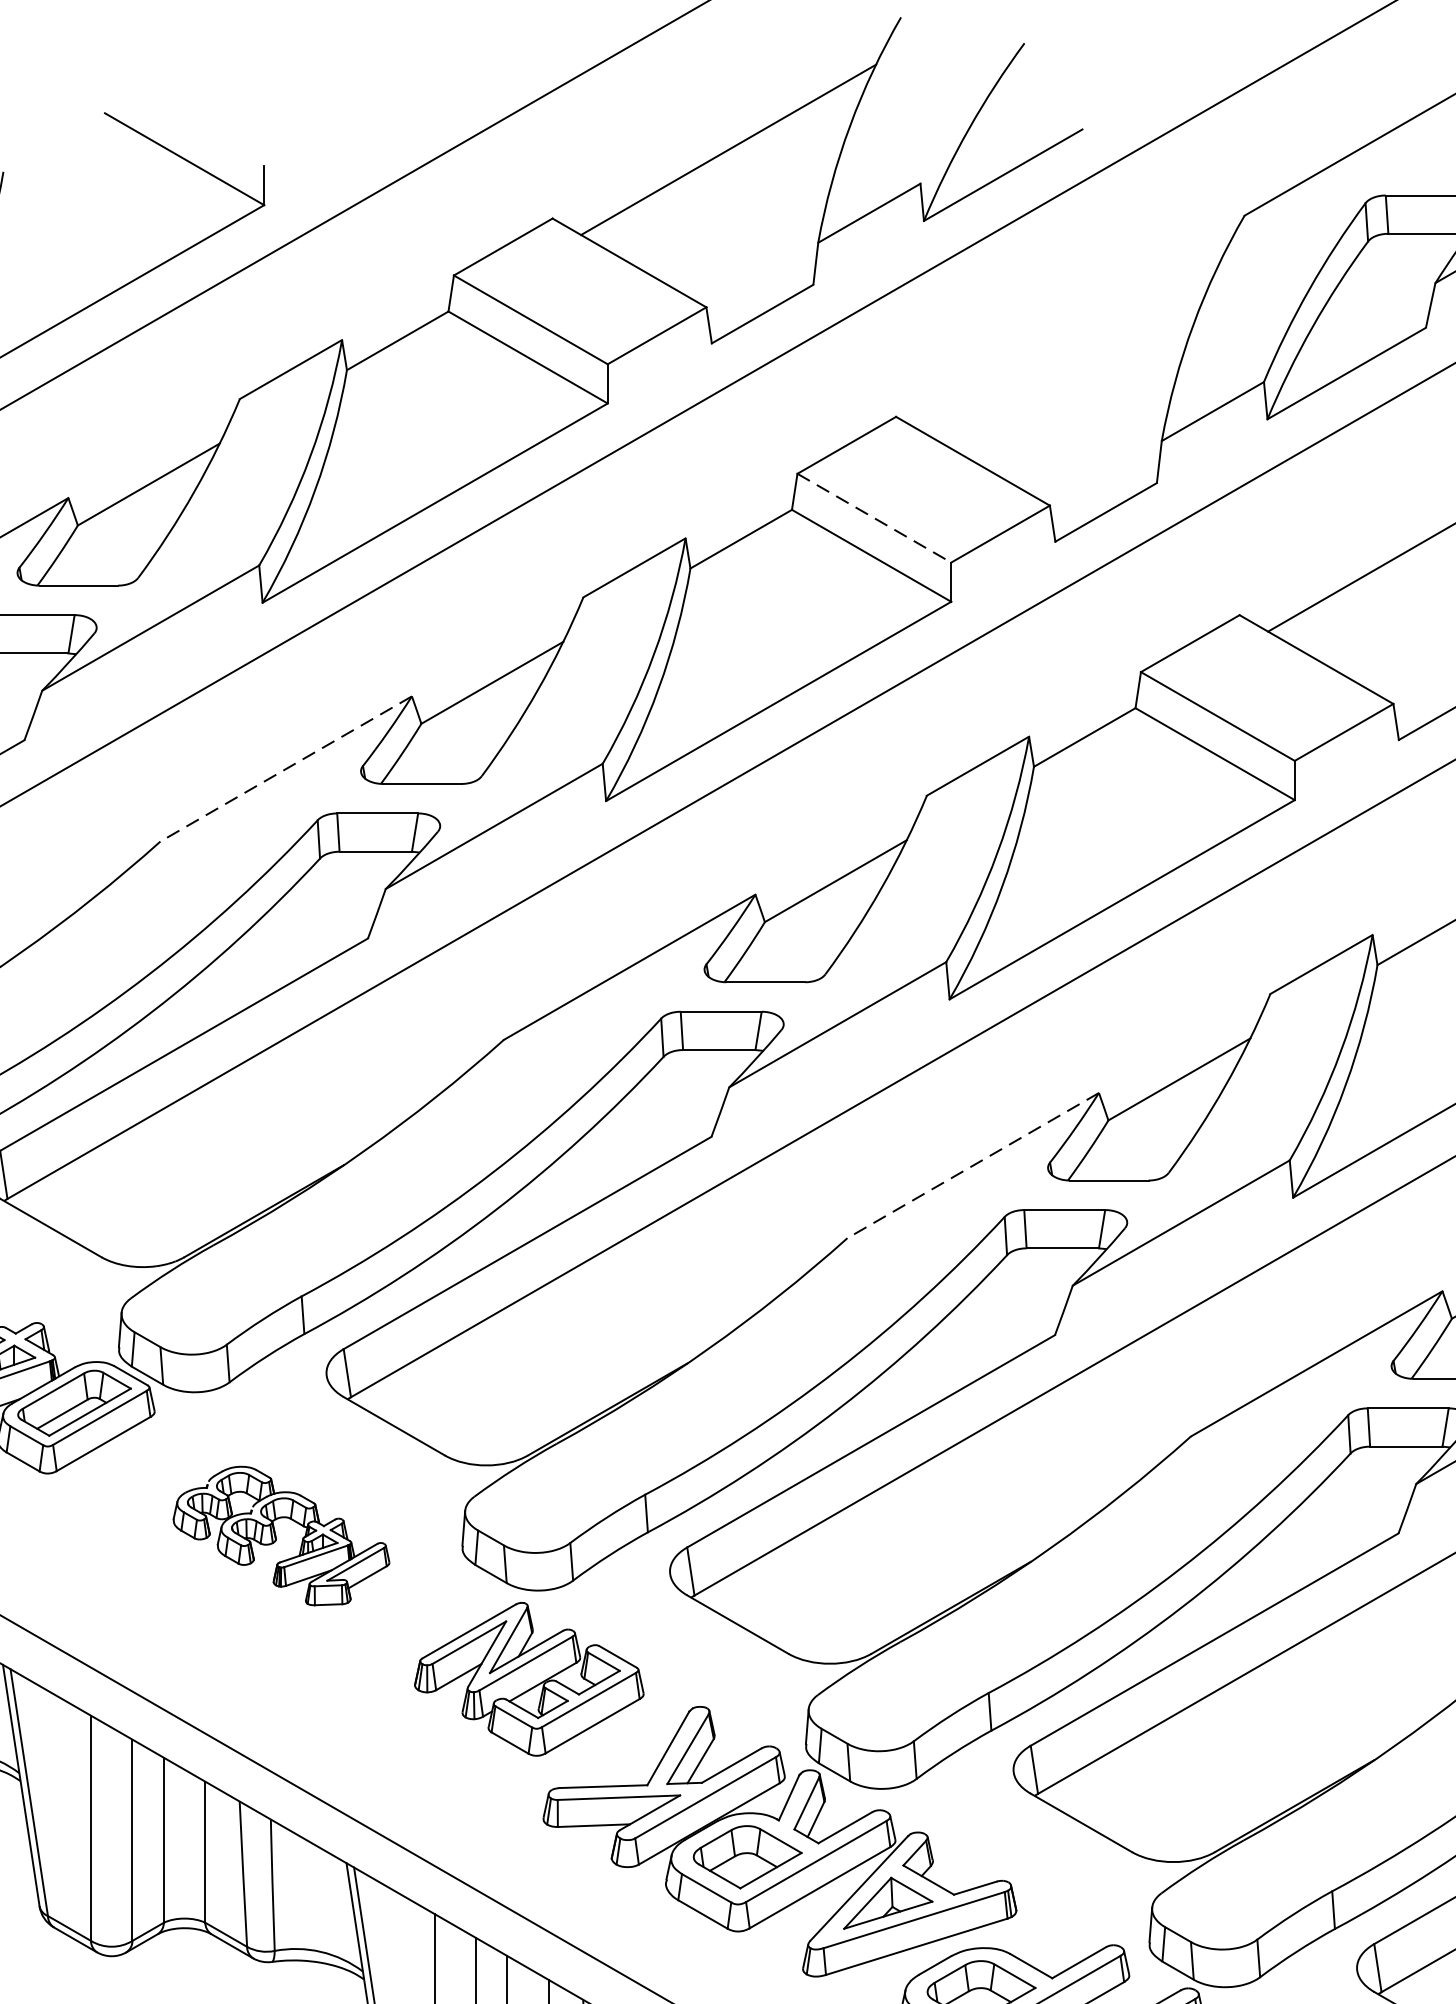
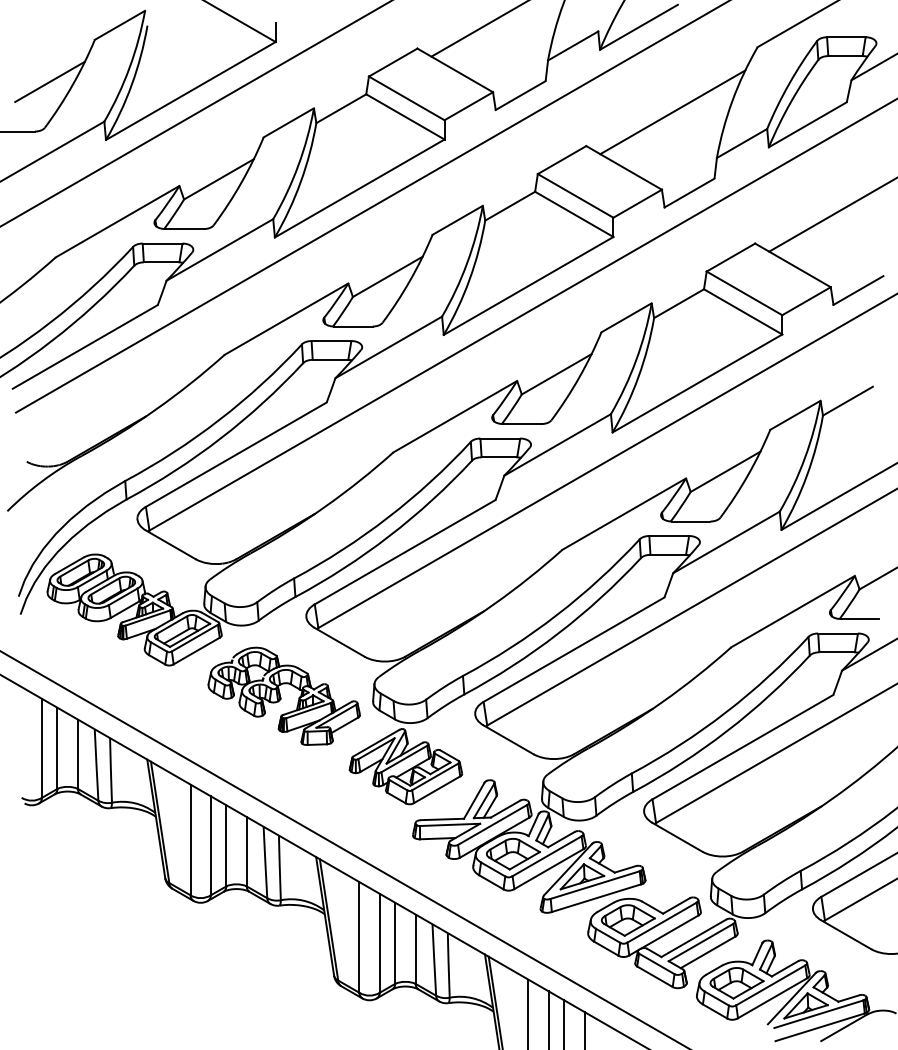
line: (1071, 348) -> (672, 112), added
line: (874, 517) -> (575, 195), dashed -> solid
line: (286, 769) -> (286, 319), dashed -> solid
line: (971, 1166) -> (623, 514), dashed -> solid
part: (280, 1534) -> (283, 695), size x1.43

